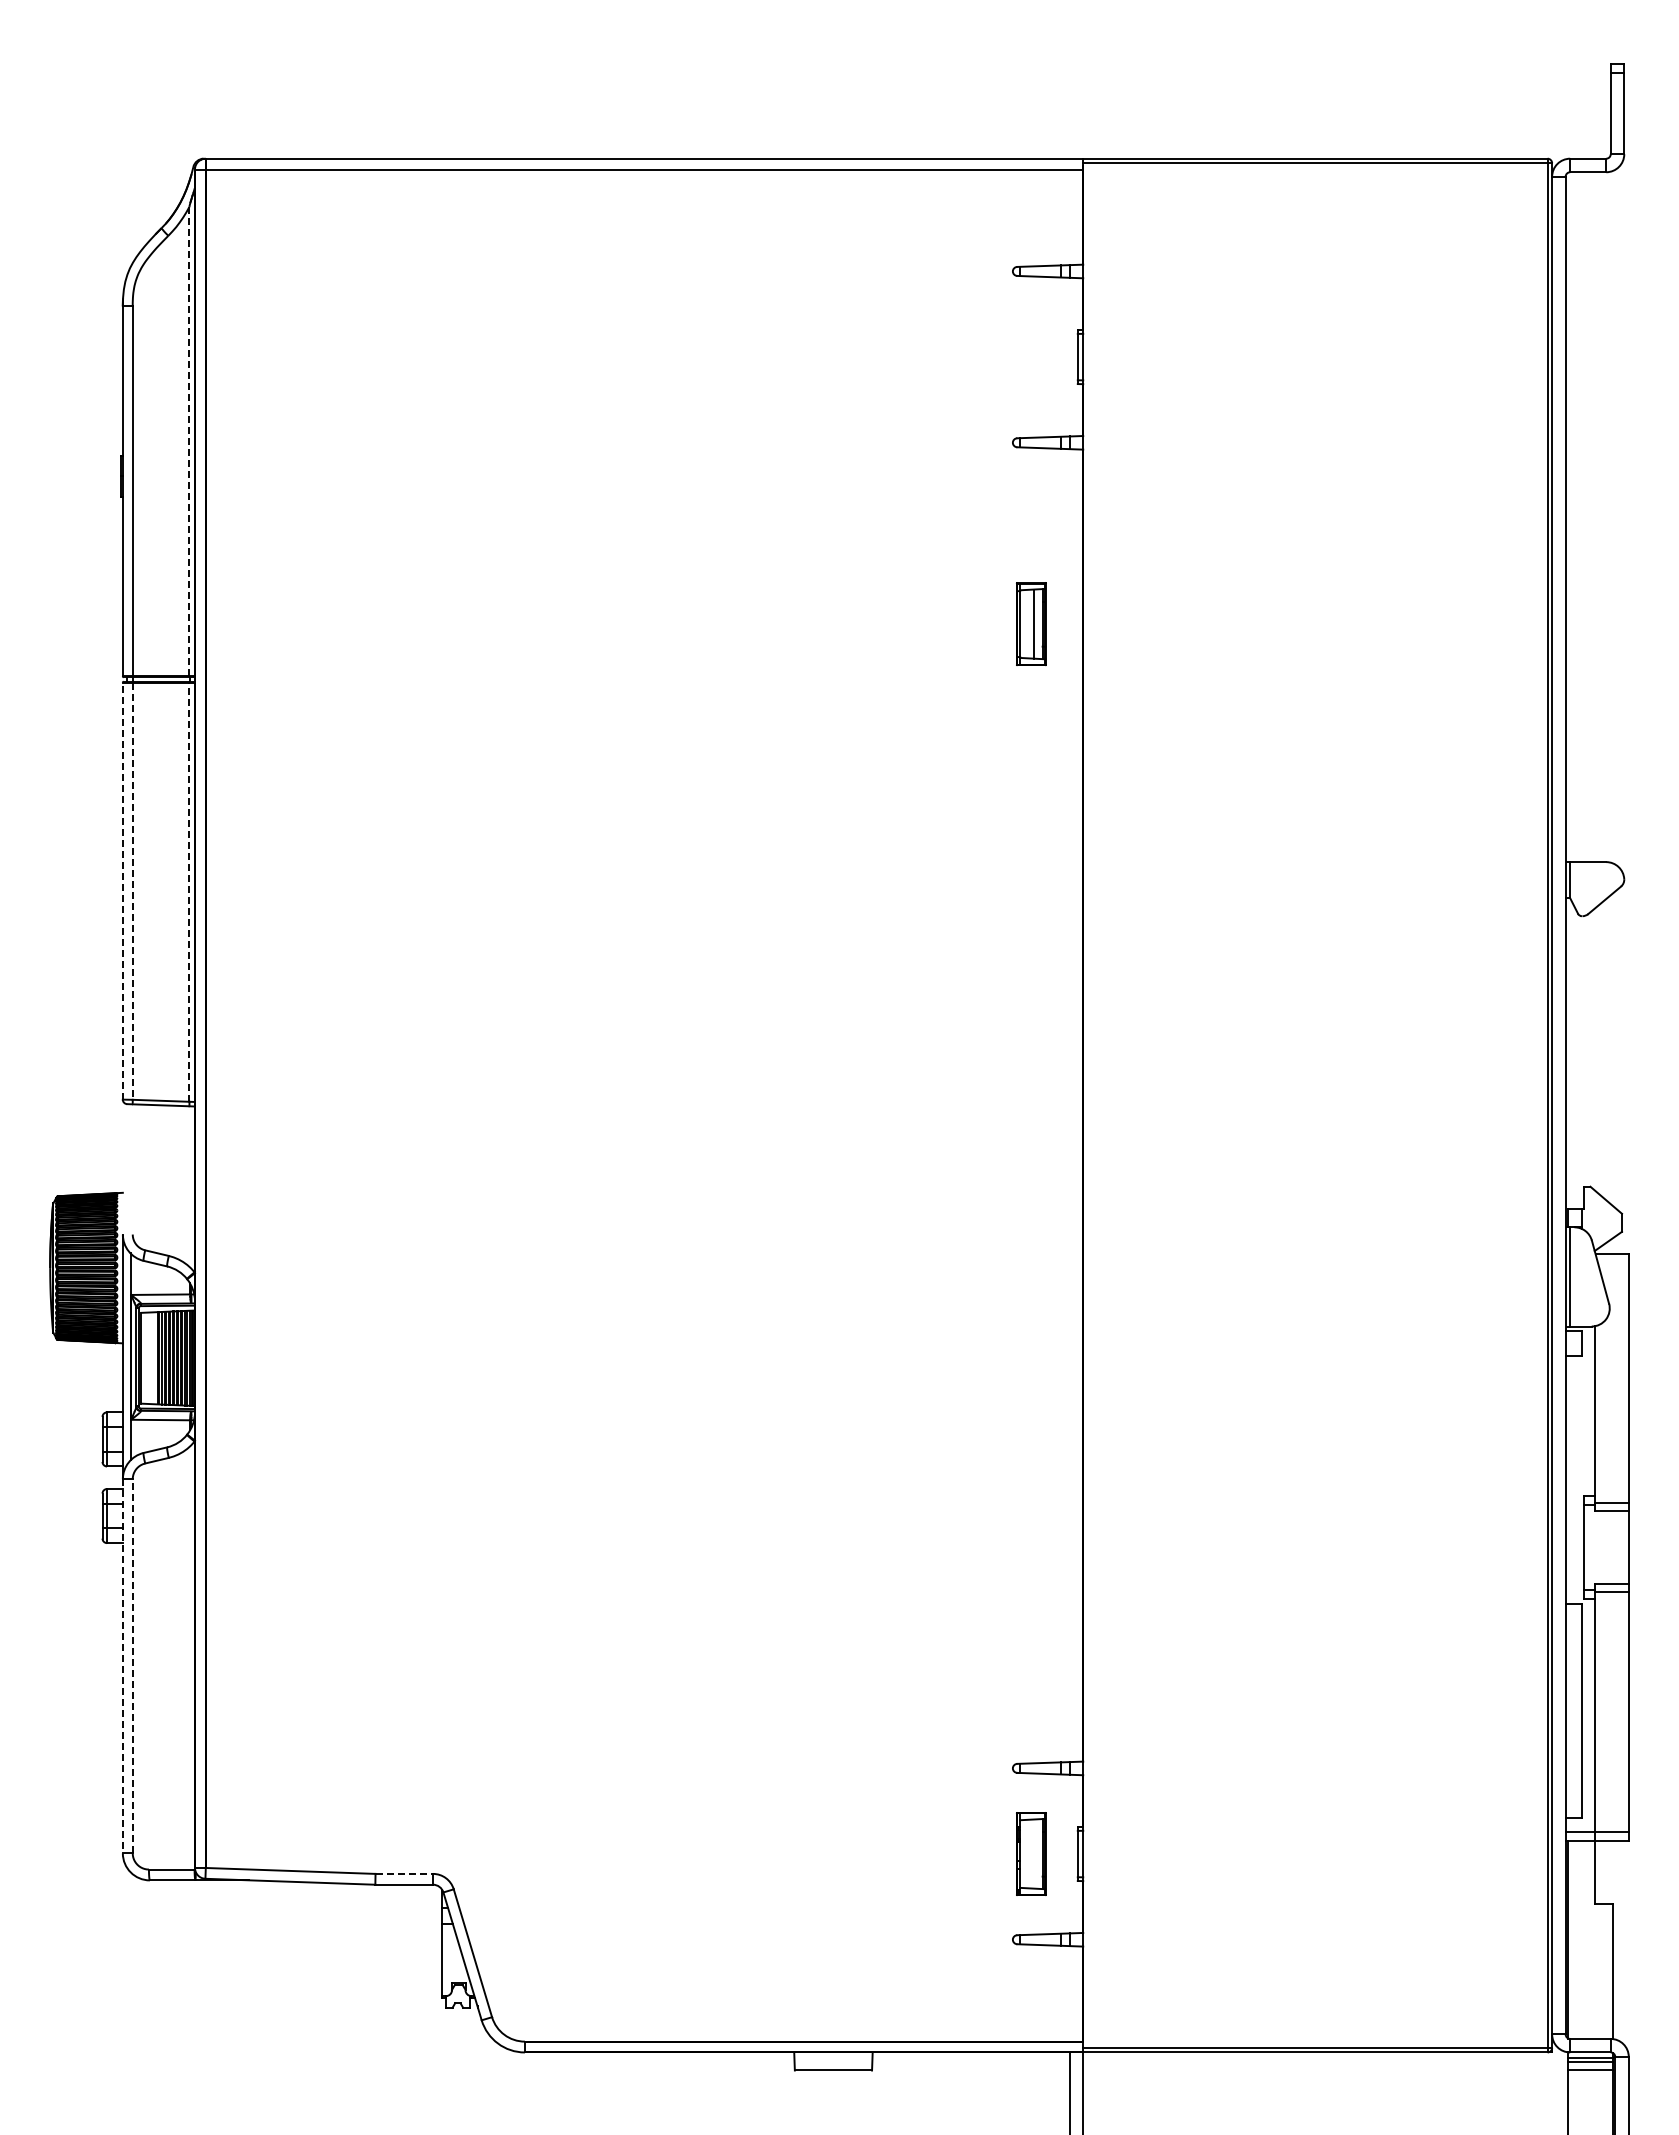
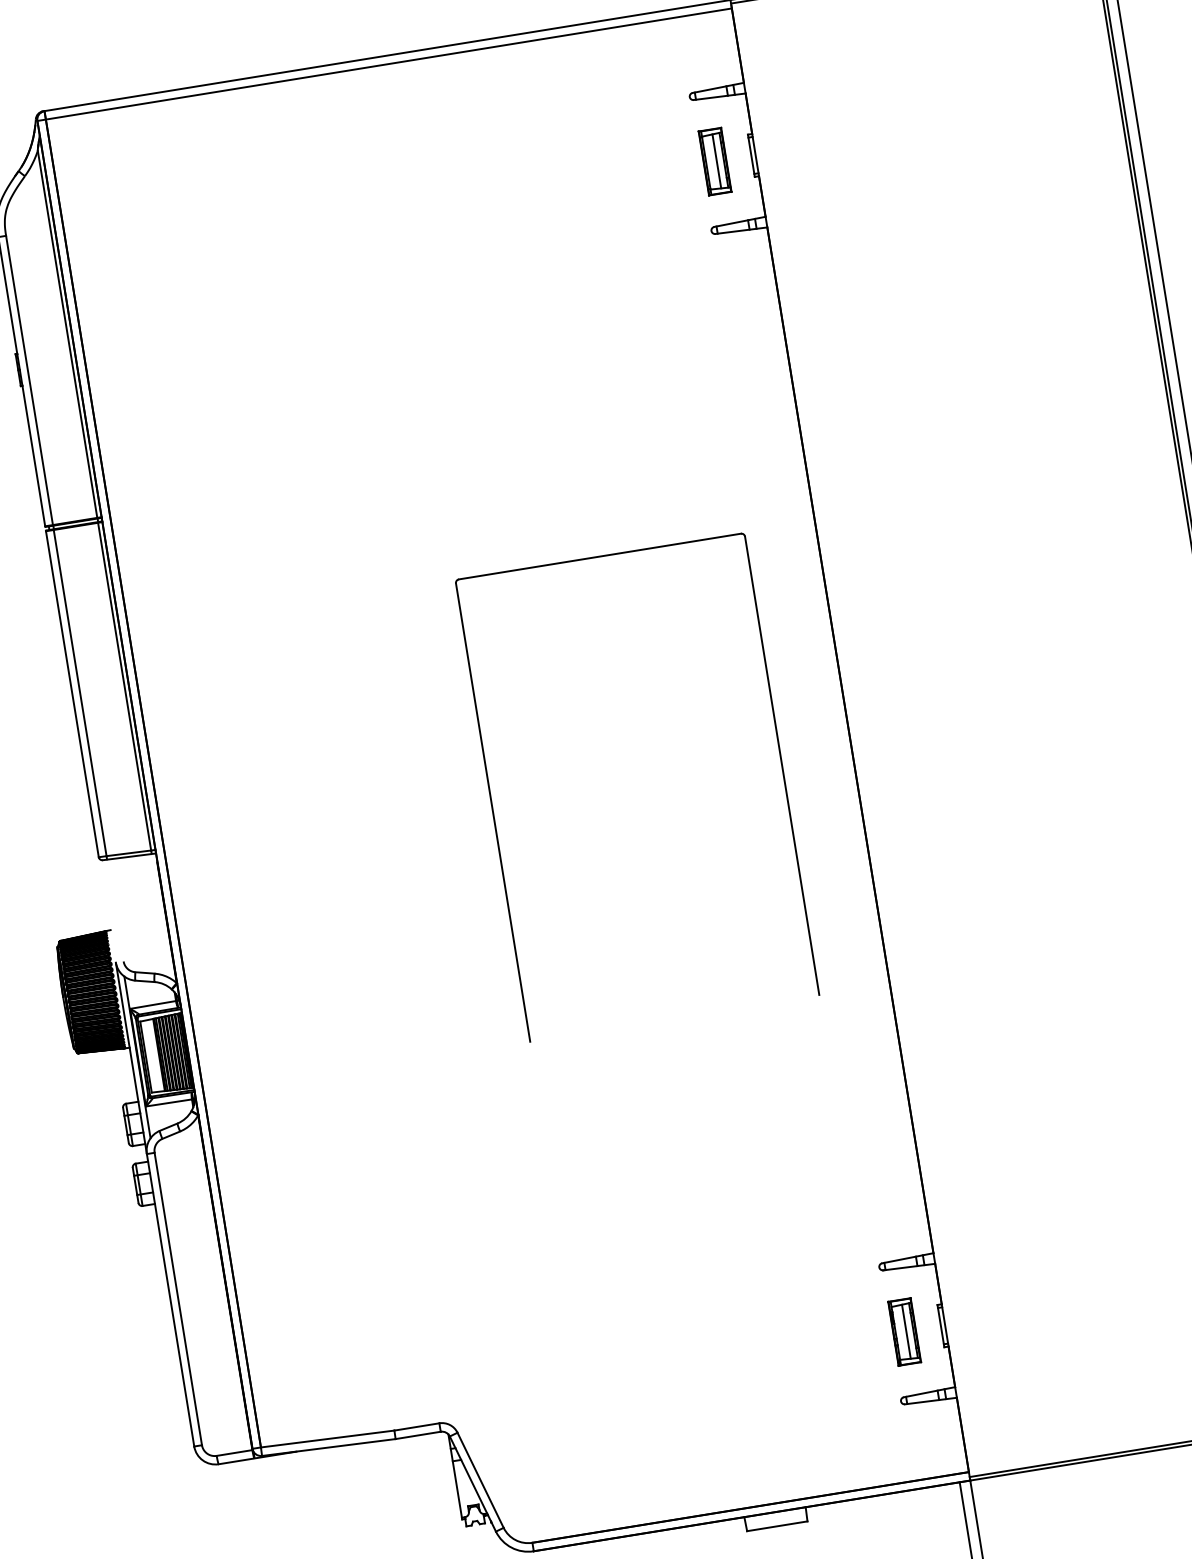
line: (189, 441) -> (67, 334), dashed -> solid
part: (1031, 624) -> (715, 161), moved
line: (122, 890) -> (72, 693), dashed -> solid
line: (132, 891) -> (80, 693), dashed -> solid
line: (189, 892) -> (124, 686), dashed -> solid
part: (623, 1121) -> (493, 810), added
line: (132, 1665) -> (178, 1298), dashed -> solid
line: (122, 1666) -> (170, 1300), dashed -> solid
line: (1033, 1853) -> (906, 1331), added
line: (404, 1873) -> (417, 1426), dashed -> solid

